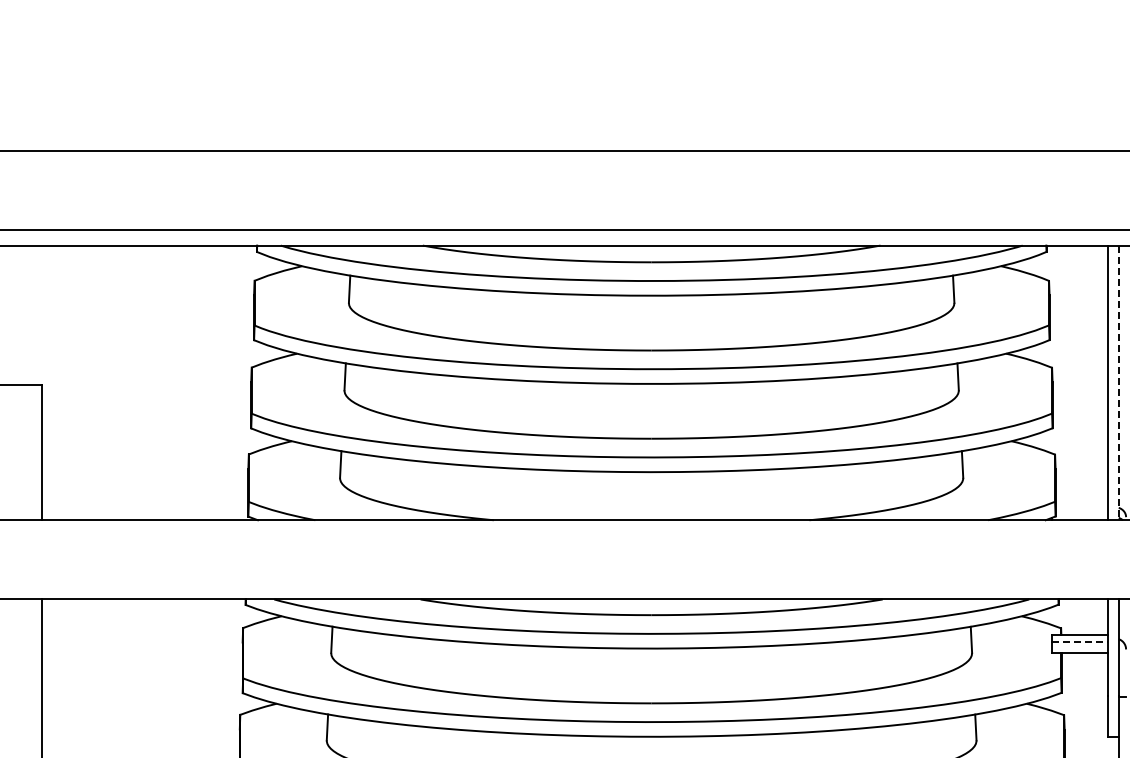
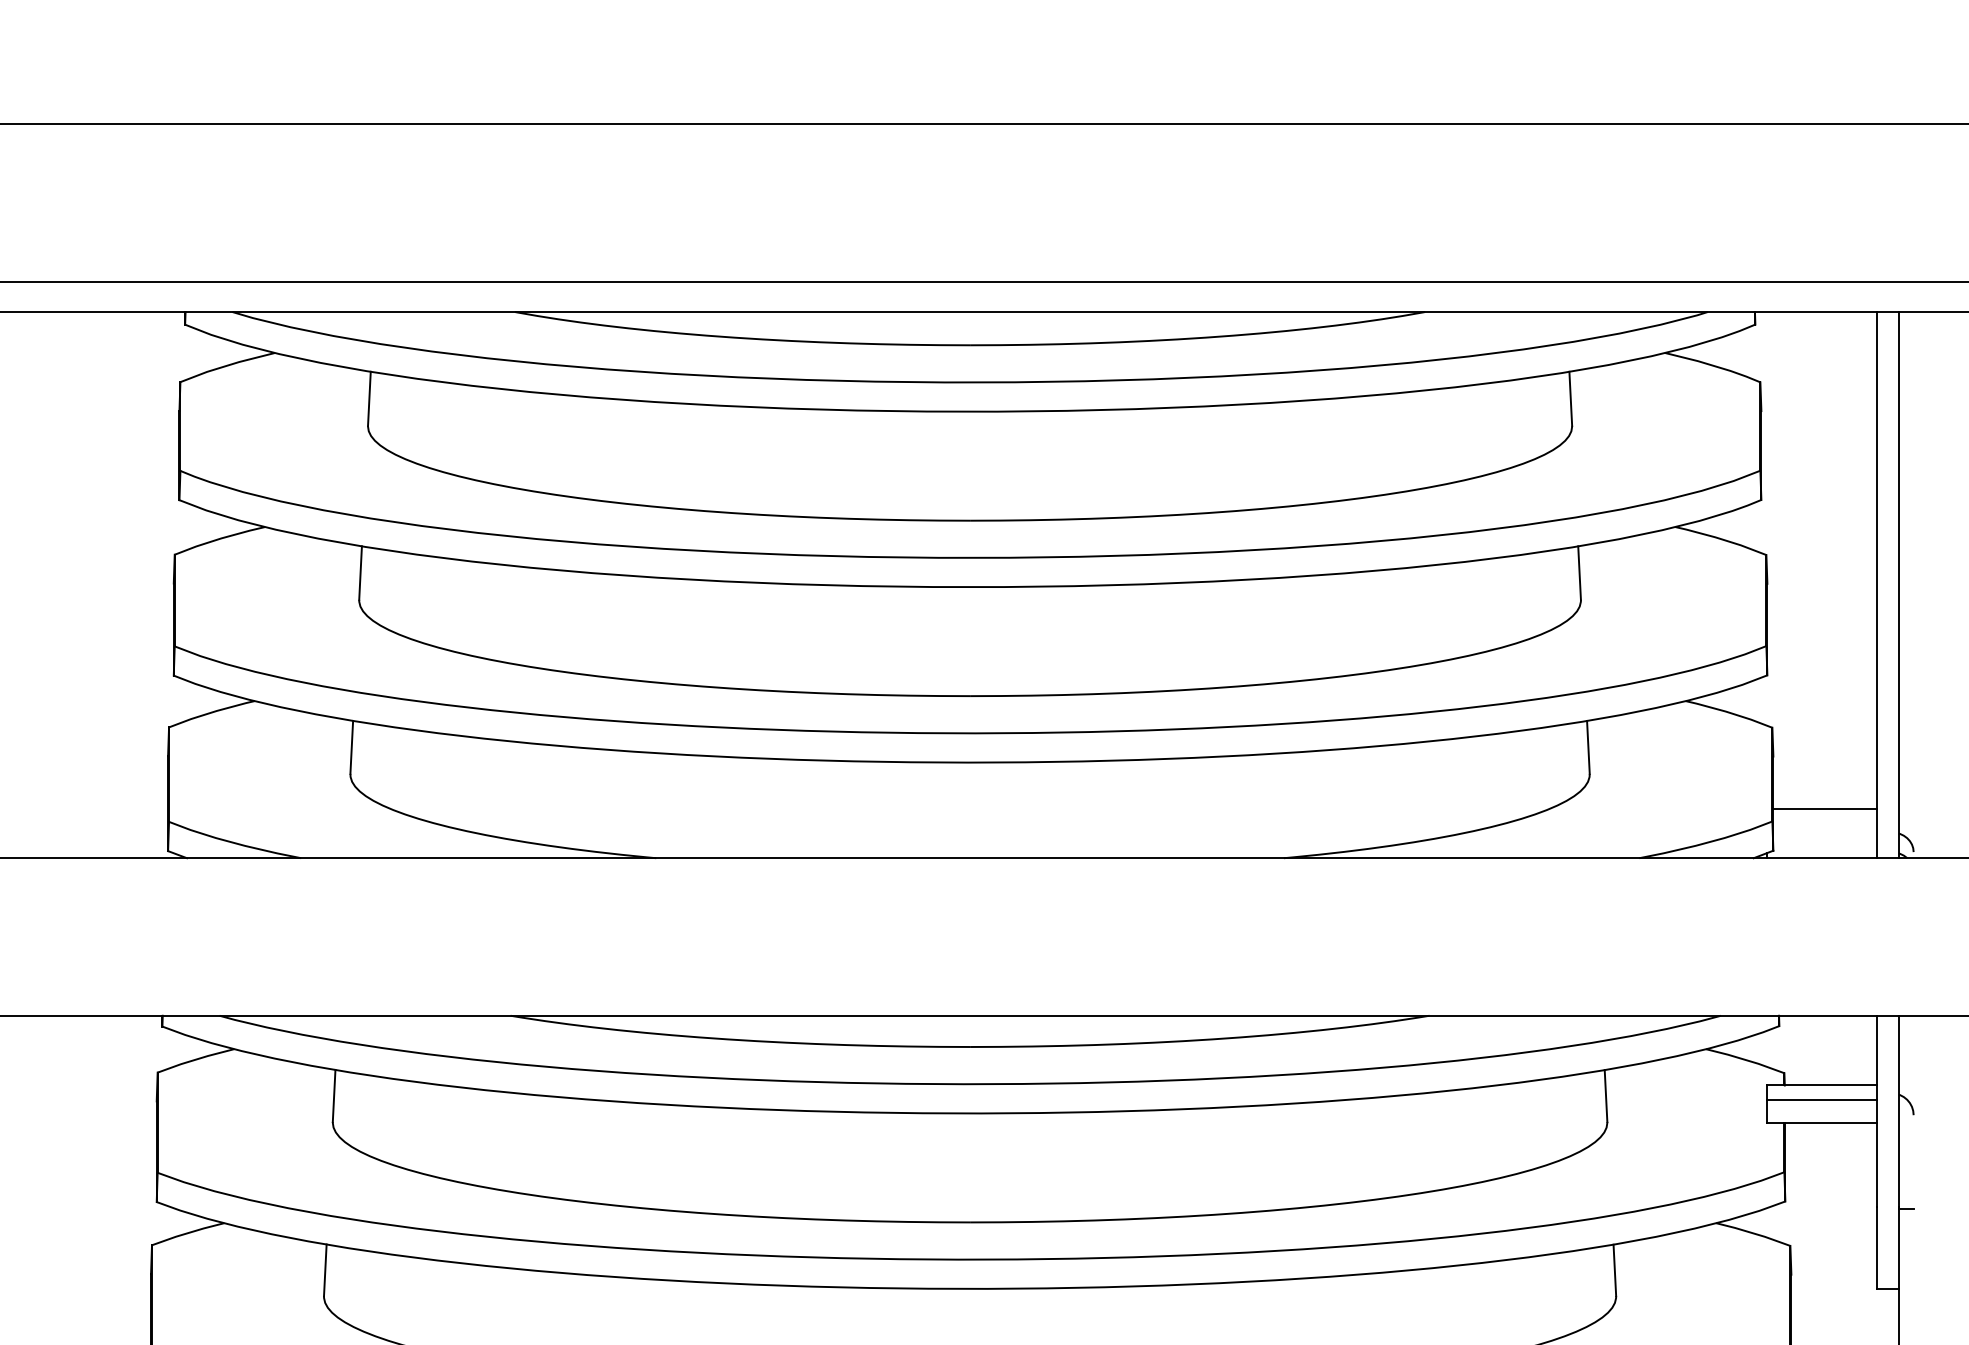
line: (1118, 383) -> (1898, 586), dashed -> solid
line: (1081, 495) -> (1824, 809), added
line: (1079, 641) -> (1820, 1099), dashed -> solid

